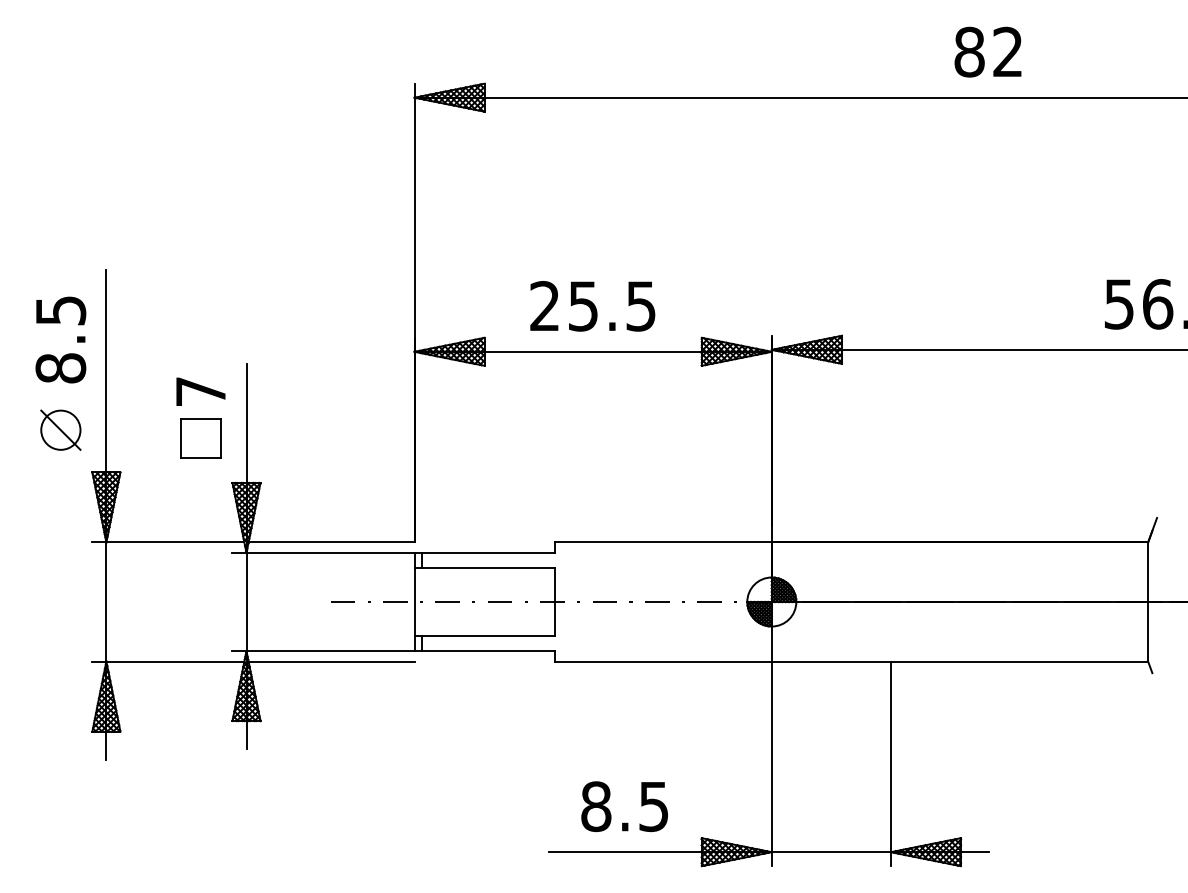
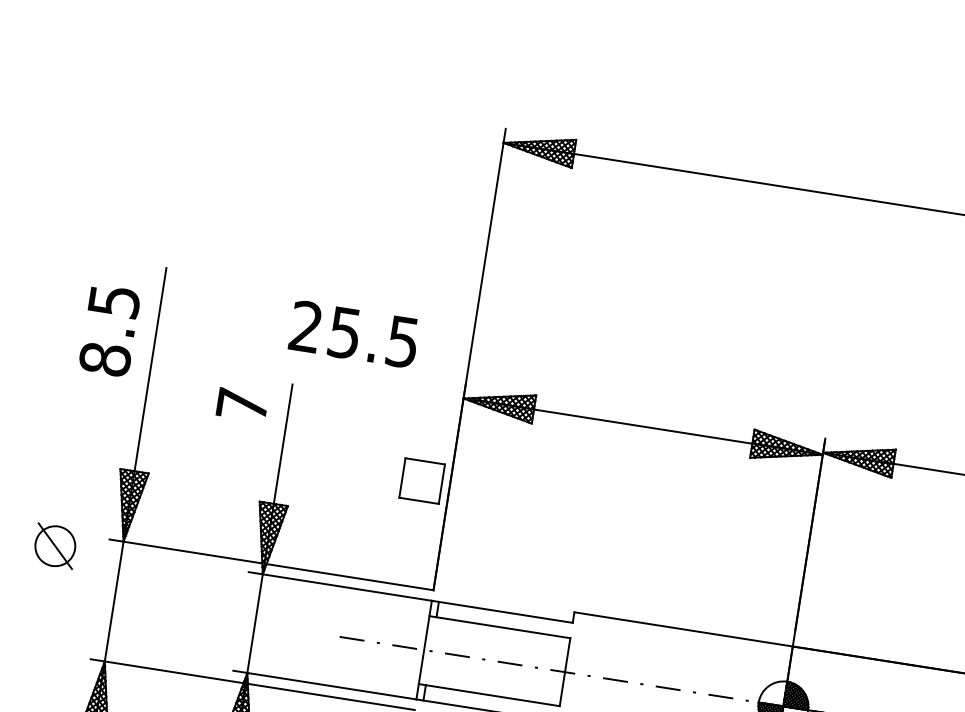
text: (592, 306) -> (353, 334), moved
part: (60, 429) -> (55, 545), moved
part: (200, 438) -> (421, 481), moved

